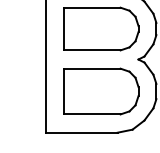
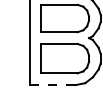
line: (81, 133) -> (52, 85), solid -> dashed

